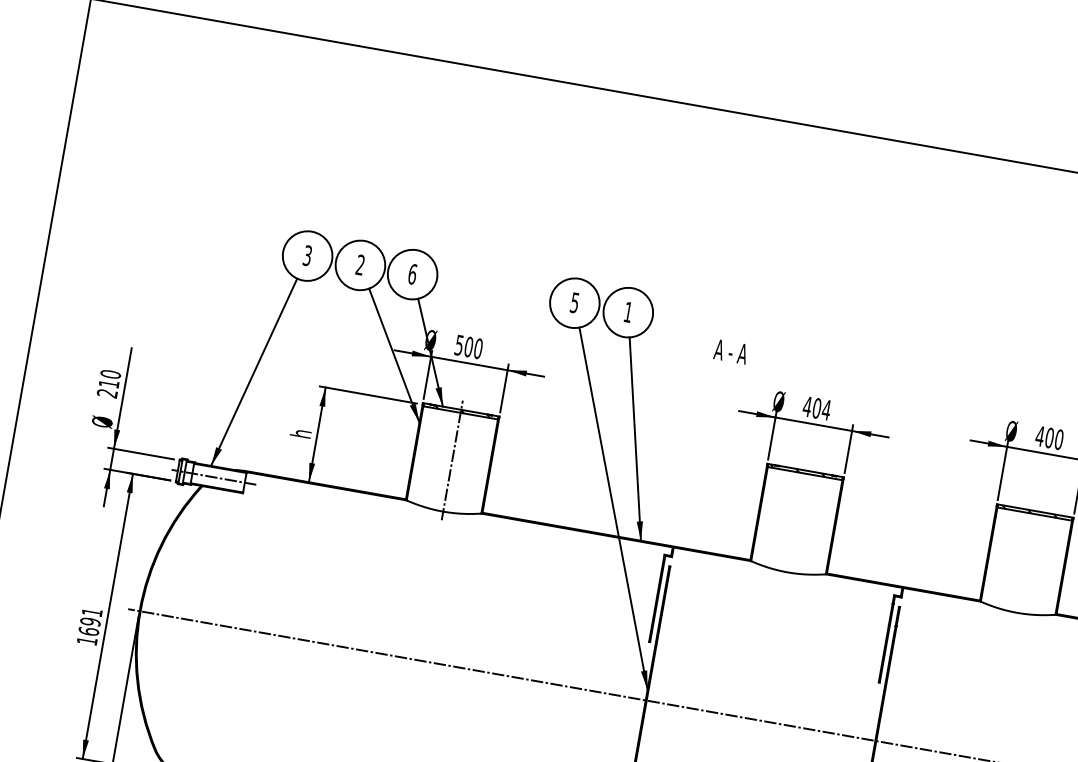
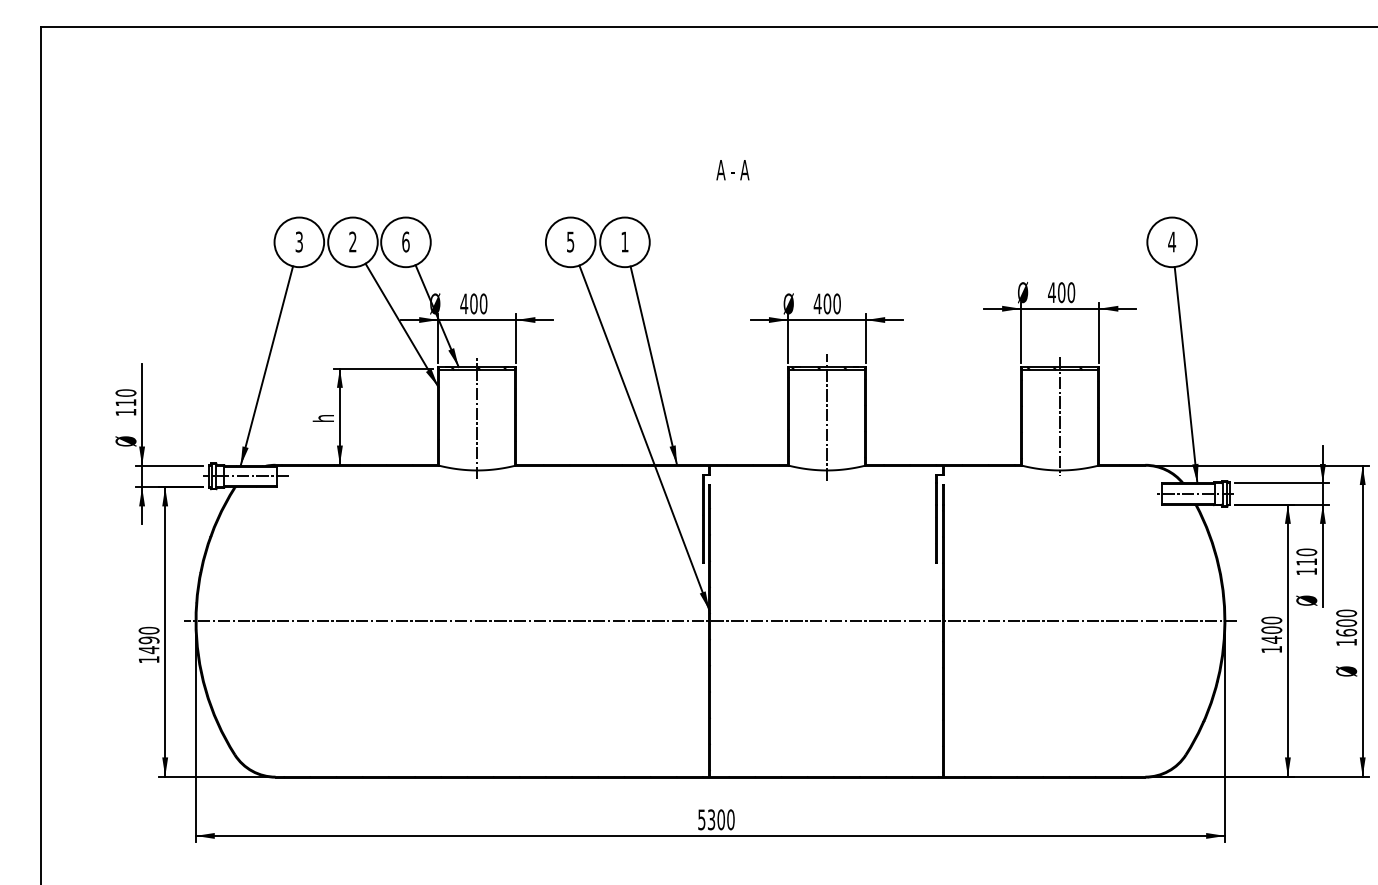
text: (459, 344) -> (464, 303), 500 -> 400
text: (730, 352) -> (732, 170), moved
text: (106, 393) -> (125, 412), 210 -> 110
text: (826, 409) -> (837, 303), 404 -> 400
line: (797, 519) -> (827, 416), added
line: (1026, 559) -> (1060, 416), added
text: (89, 622) -> (148, 640), 1691 -> 1490

